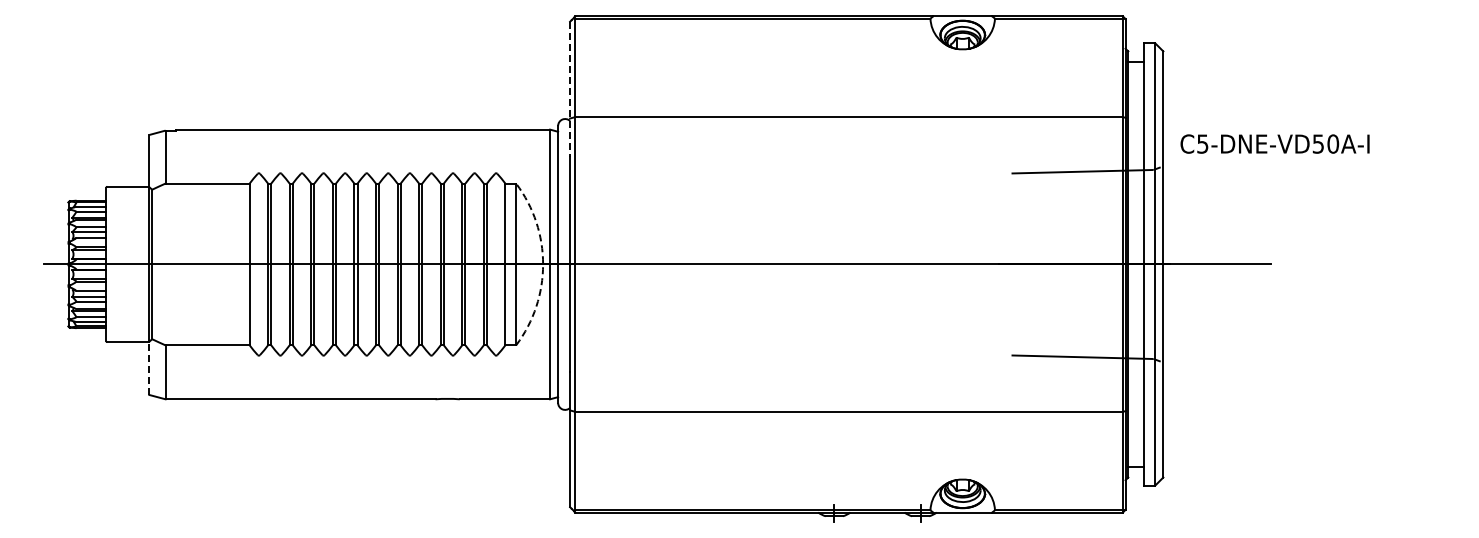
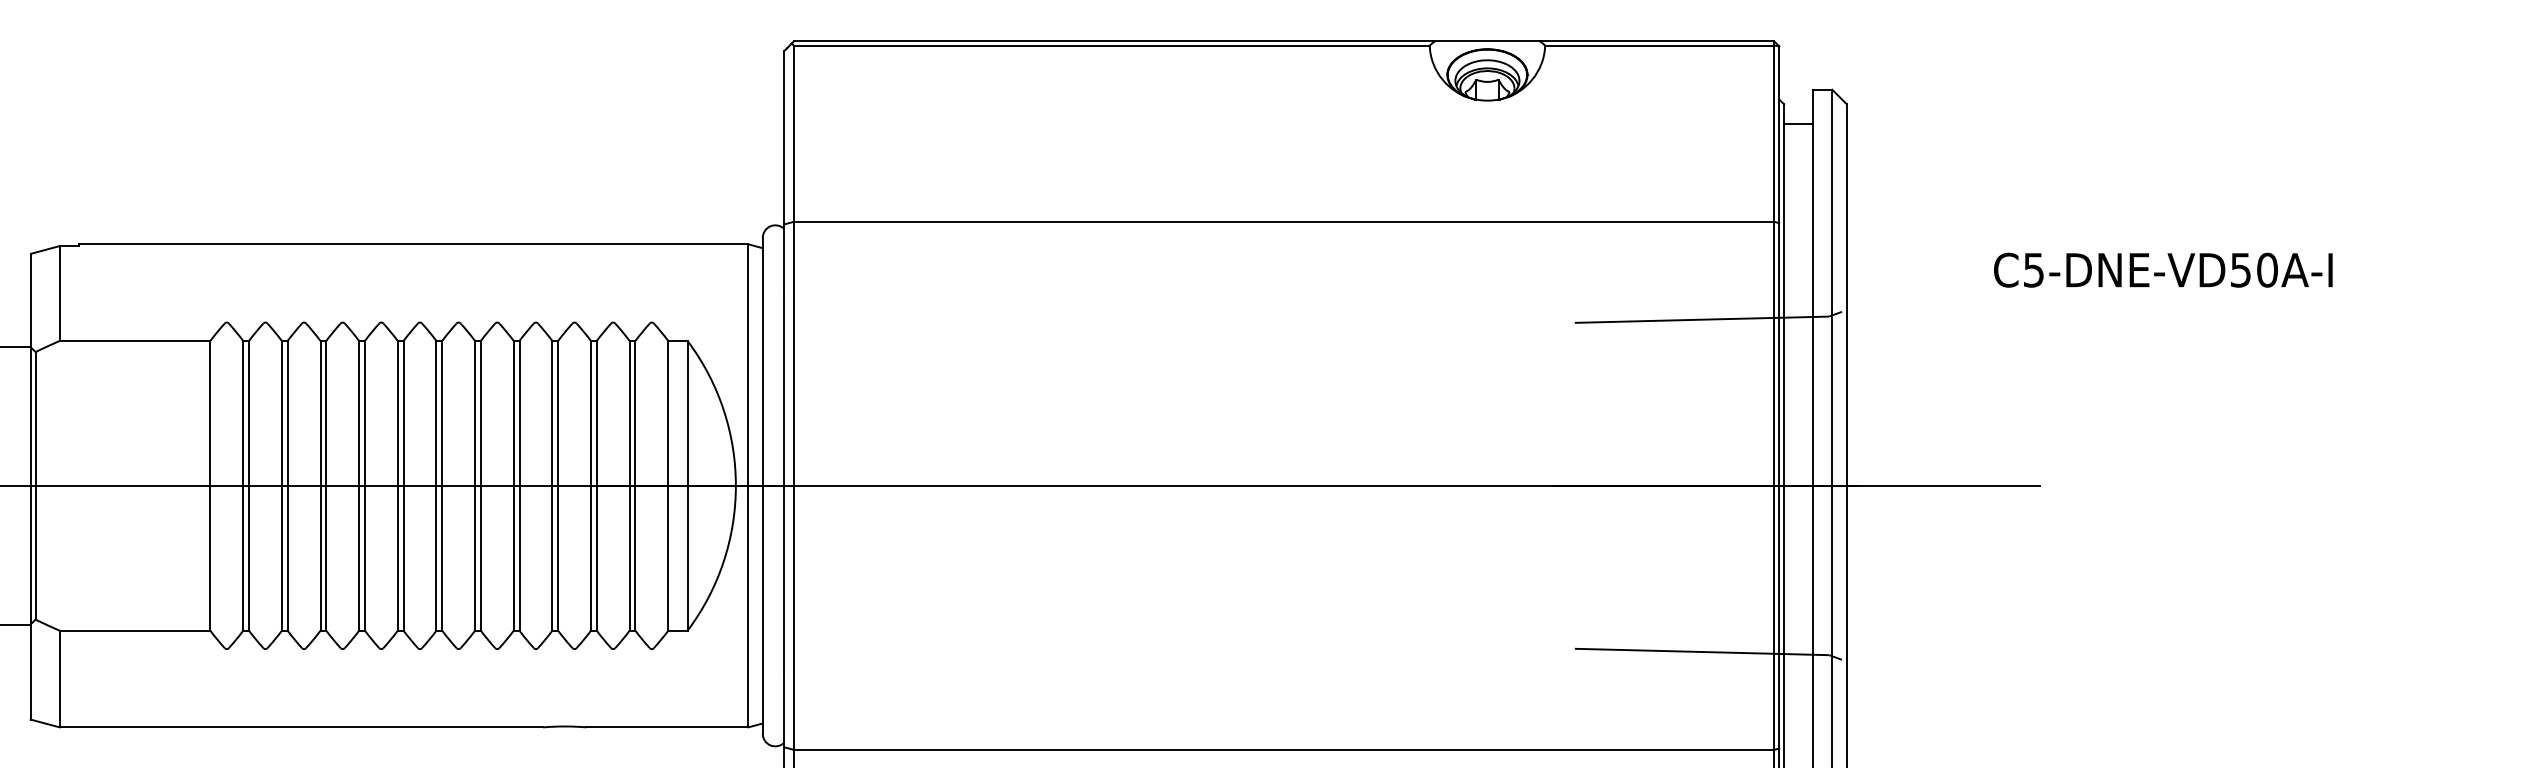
line: (570, 89) -> (784, 172), dashed -> solid
text: (1274, 143) -> (2162, 269), moved
arc: (543, 264) -> (736, 485), dashed -> solid
line: (149, 368) -> (30, 672), dashed -> solid

